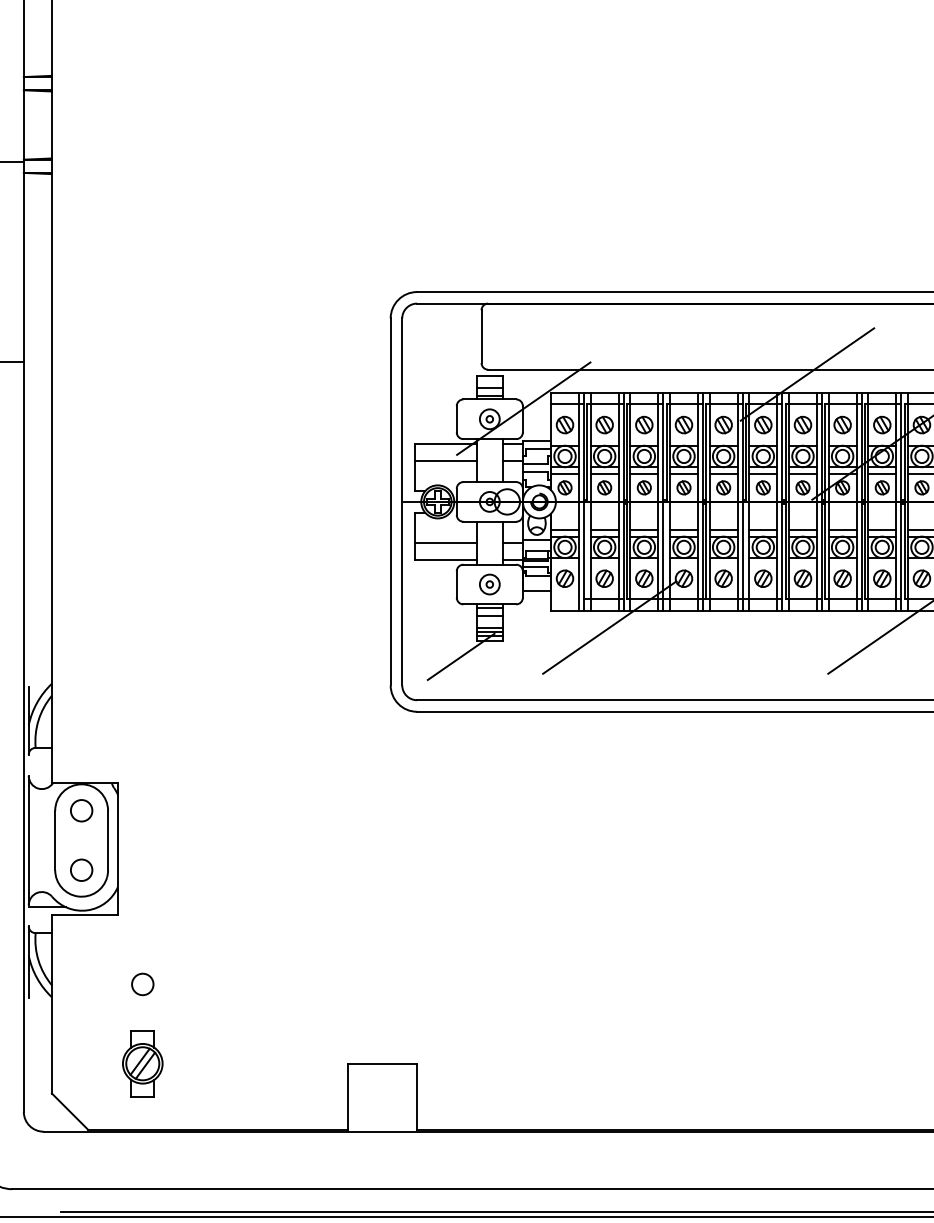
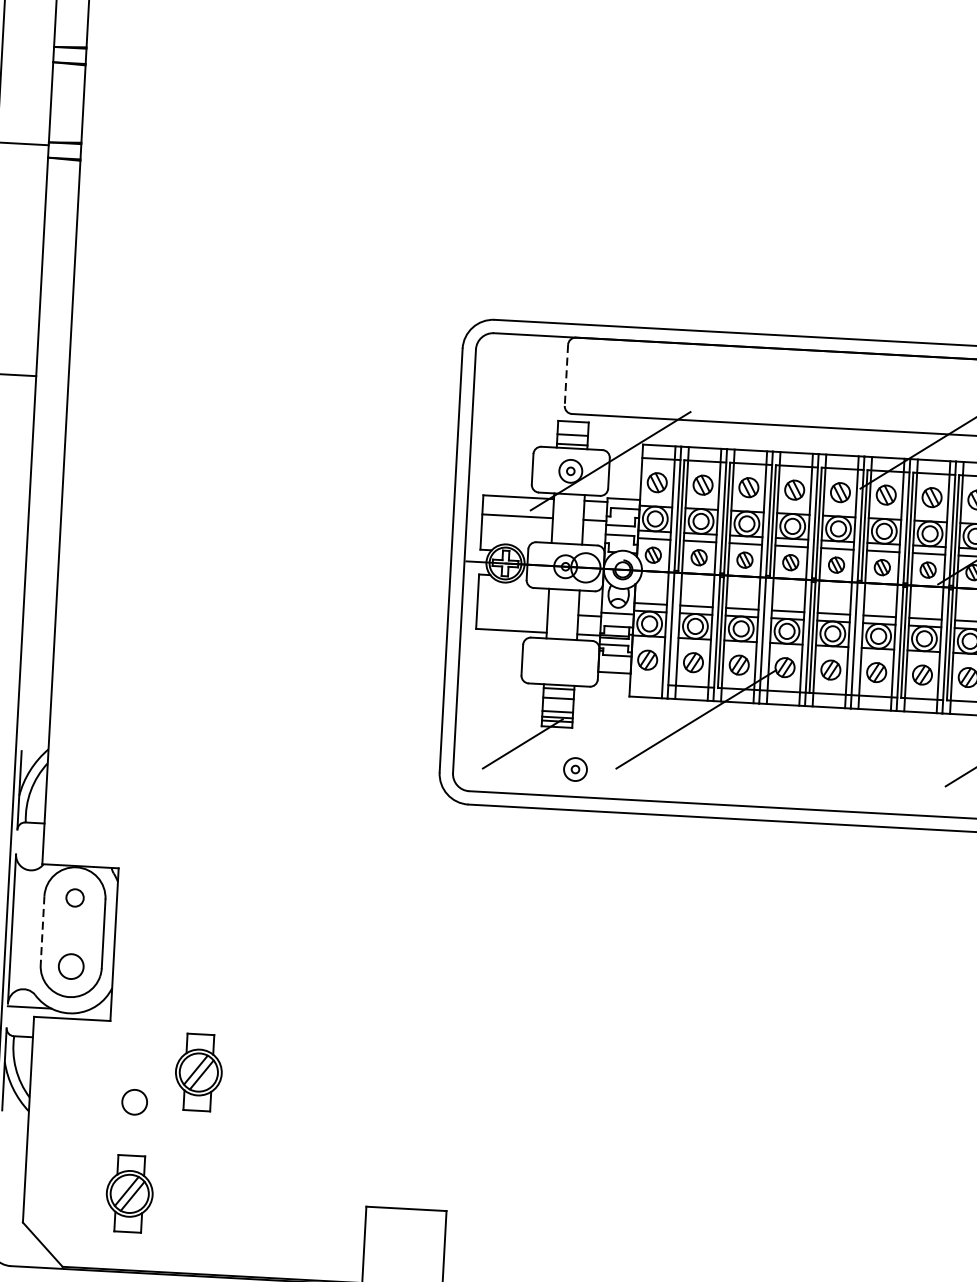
line: (481, 337) -> (566, 376), solid -> dashed
line: (445, 543) -> (511, 612), removed
part: (489, 584) -> (575, 769), moved
circle: (81, 810) -> (74, 897), size x0.7
line: (55, 840) -> (42, 930), solid -> dashed
part: (196, 955) -> (198, 1072), added

